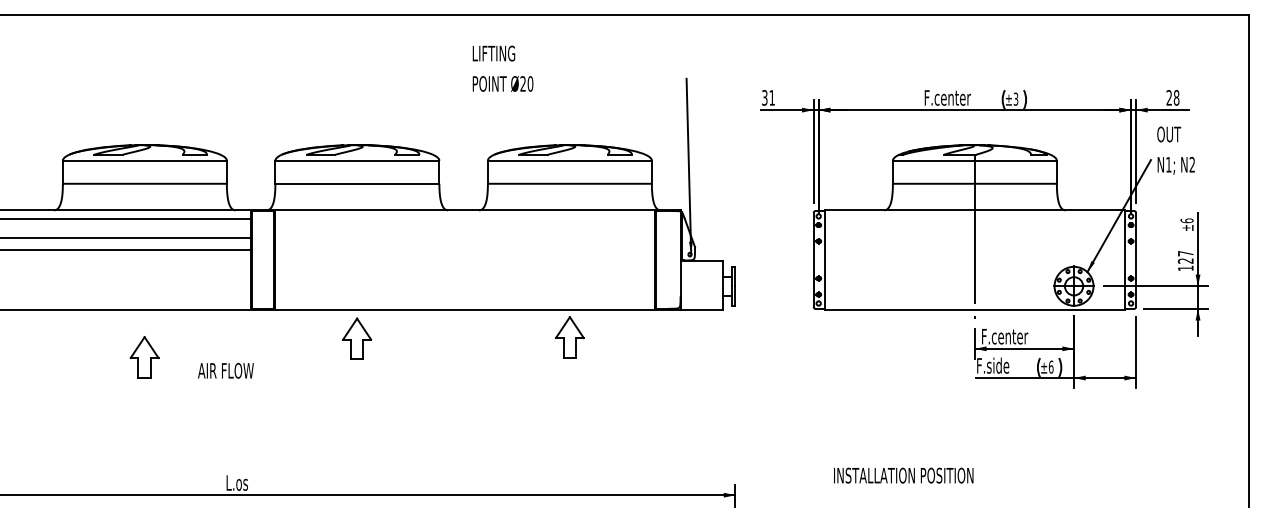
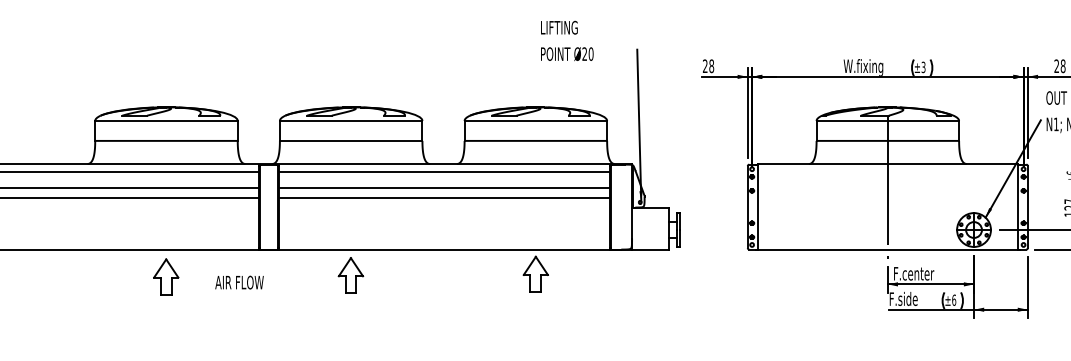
text: (502, 68) -> (566, 40), moved
text: (768, 97) -> (708, 65), 31 -> 28
text: (947, 98) -> (864, 66), F.center -> W.fixing
line: (464, 219) -> (444, 171), added
line: (464, 237) -> (444, 187), added
line: (464, 249) -> (444, 198), added
part: (144, 357) -> (166, 277), moved
text: (225, 370) -> (239, 282), moved

